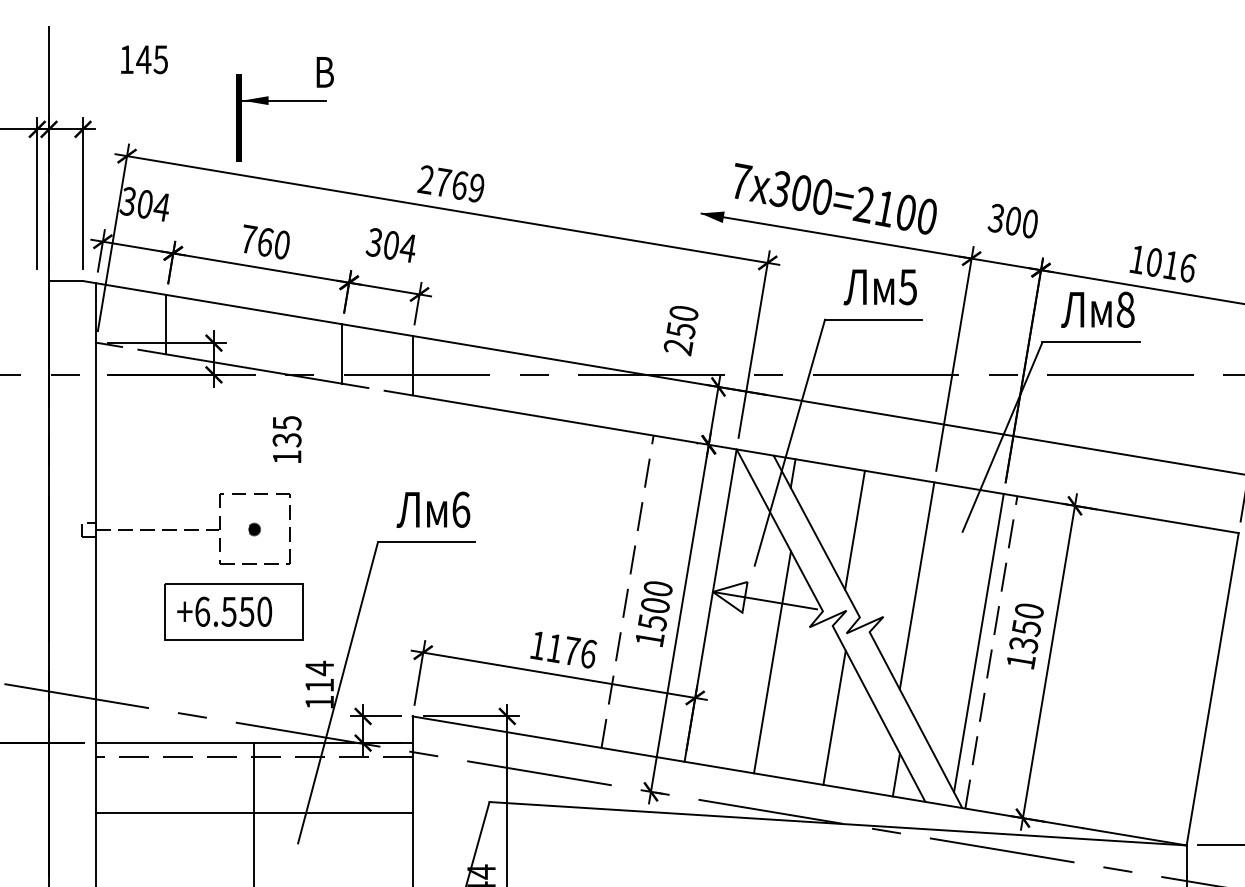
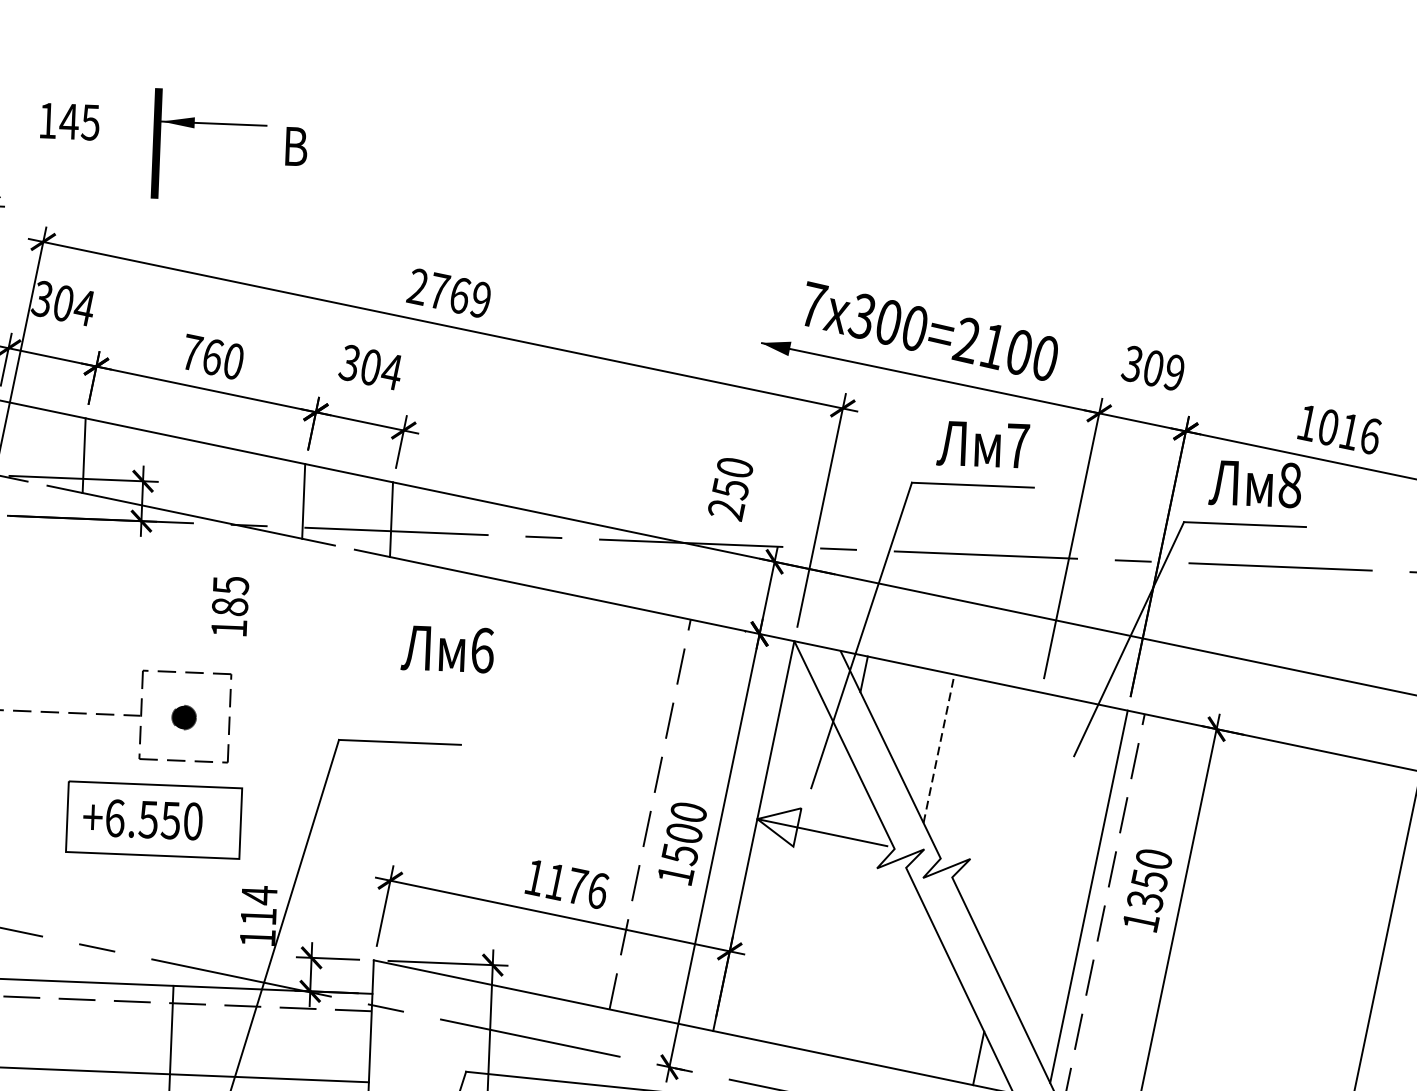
part: (281, 101) -> (210, 124), moved
text: (1029, 223) -> (1173, 372), 300 -> 309
text: (907, 287) -> (1017, 446), 5 -> 7
text: (286, 440) -> (229, 607), 135 -> 185
text: (433, 509) -> (447, 648), moved
part: (254, 529) -> (184, 717), size x1.6
line: (855, 529) -> (939, 747), solid -> dashed
line: (916, 585) -> (1013, 821), removed
line: (772, 662) -> (828, 910), removed
line: (834, 717) -> (903, 982), removed

